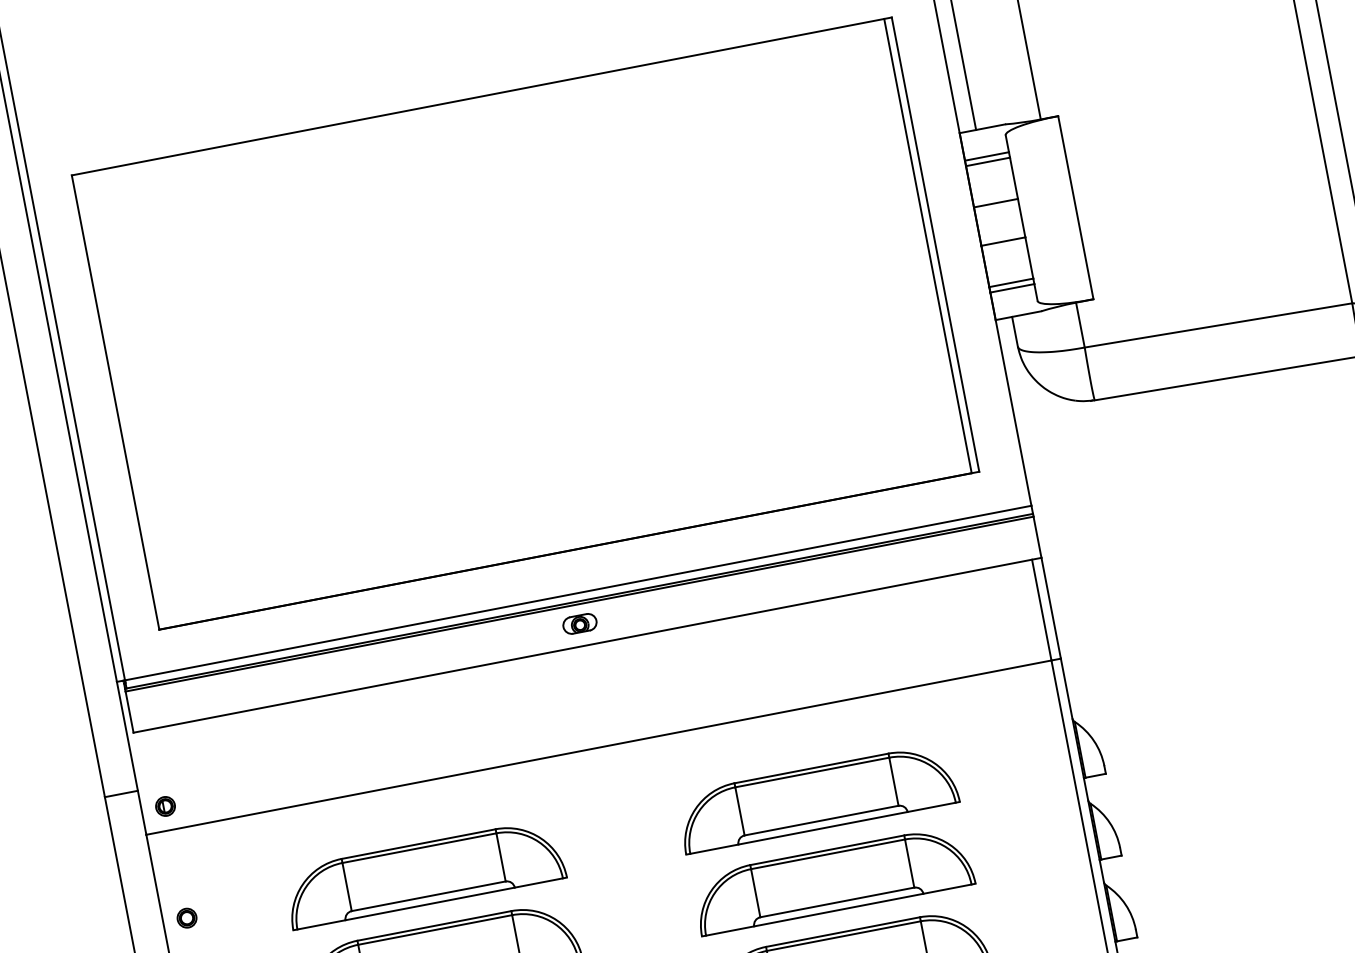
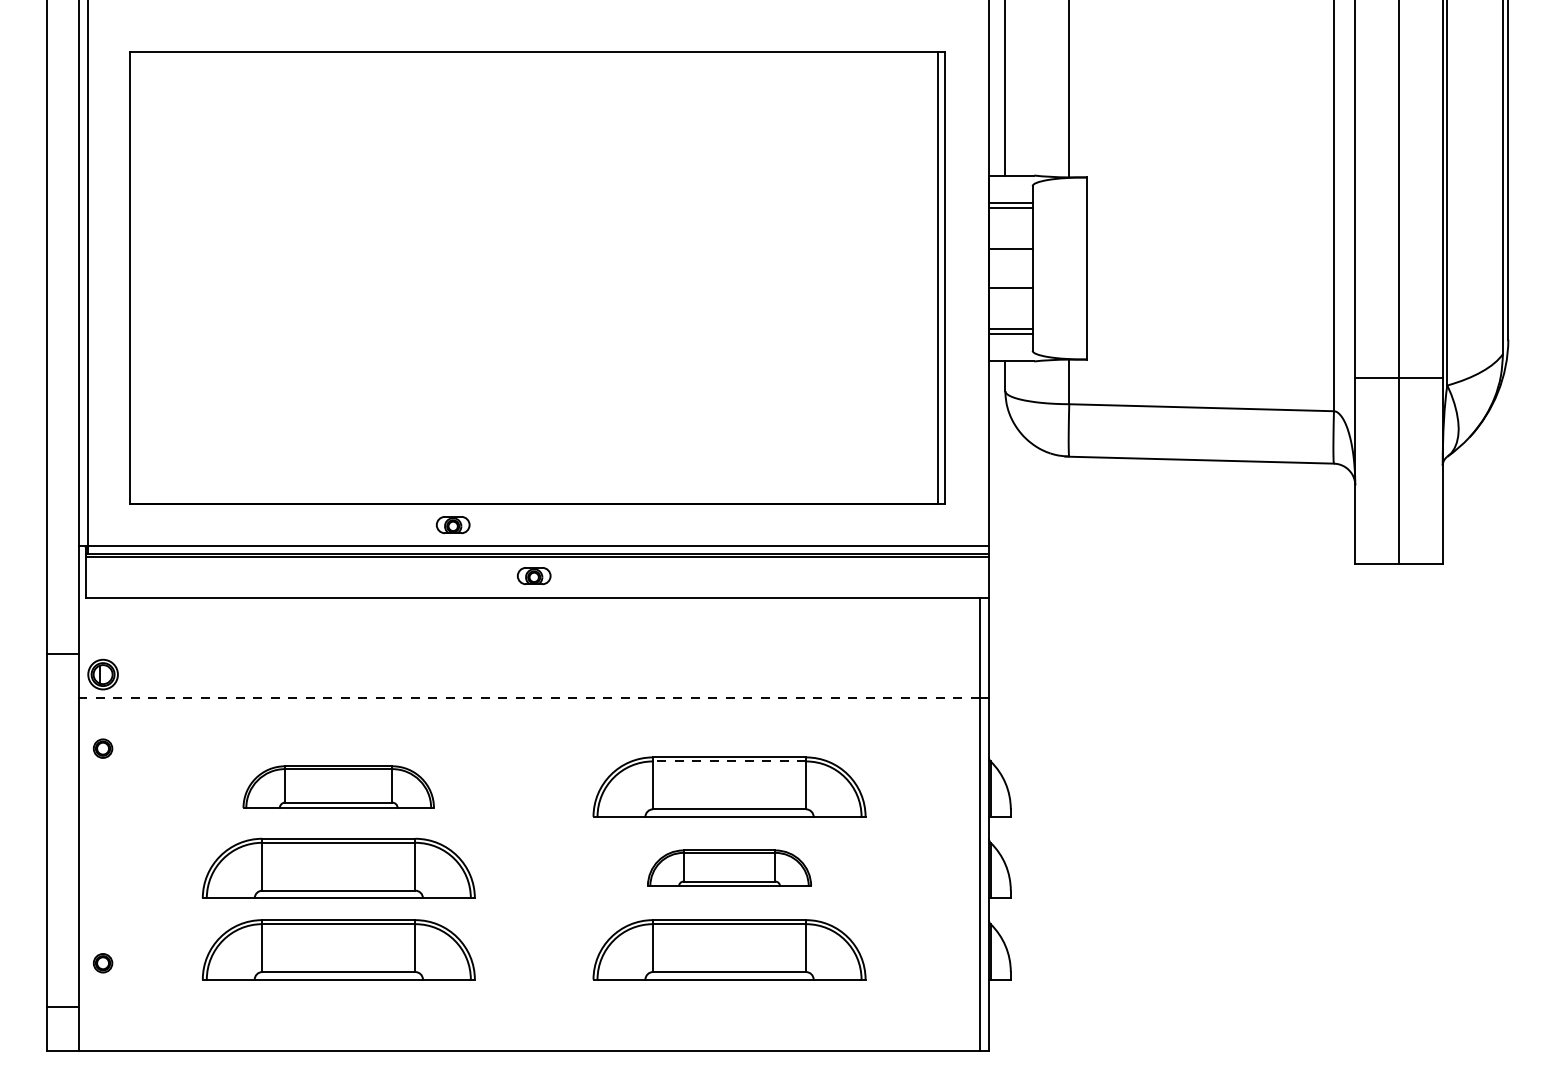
part: (488, 588) -> (452, 525), added
line: (598, 747) -> (529, 698), solid -> dashed
line: (812, 772) -> (729, 761), solid -> dashed
part: (164, 806) -> (102, 674), size x1.6
part: (423, 873) -> (338, 786), size x0.7
part: (832, 879) -> (729, 867), size x0.6
part: (186, 918) -> (102, 748), moved

